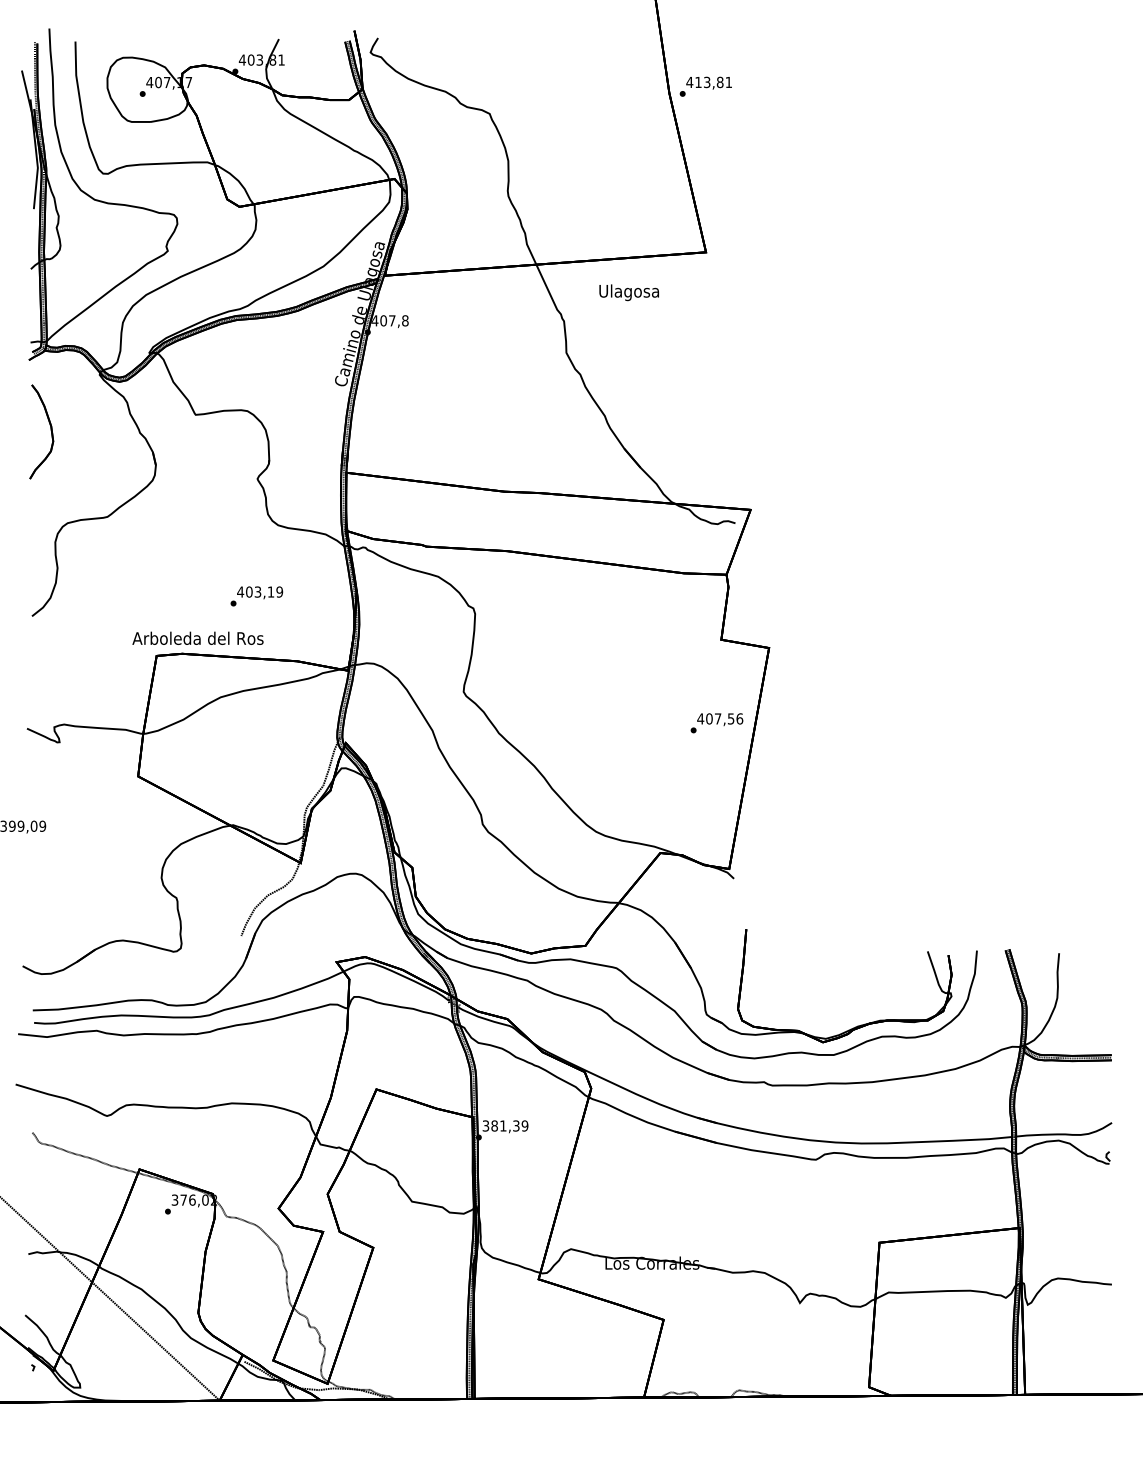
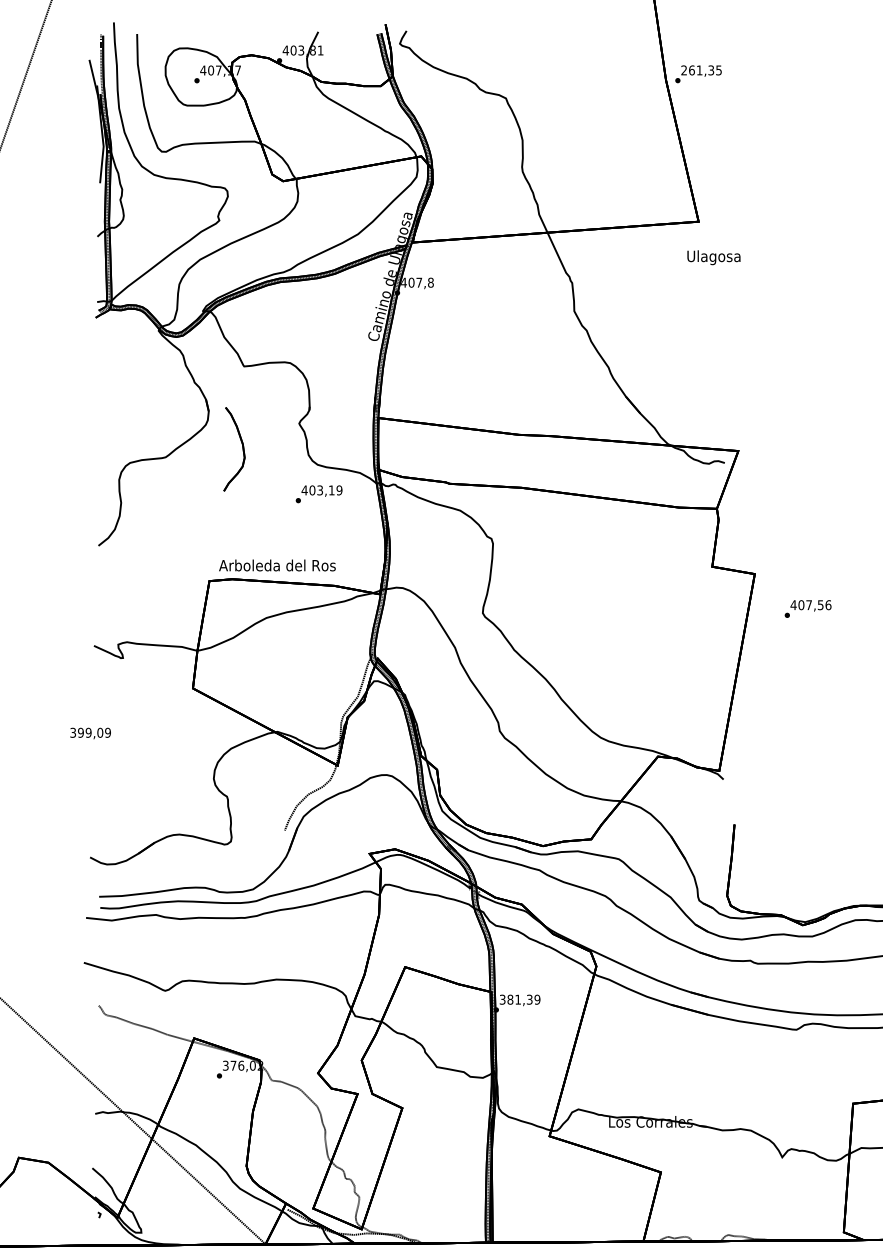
text: (708, 82) -> (700, 70), 413,81 -> 261,35
text: (628, 292) -> (713, 257), moved
part: (50, 430) -> (242, 448), moved
text: (256, 596) -> (318, 494), moved
text: (197, 637) -> (276, 564), moved
text: (716, 723) -> (807, 609), moved

